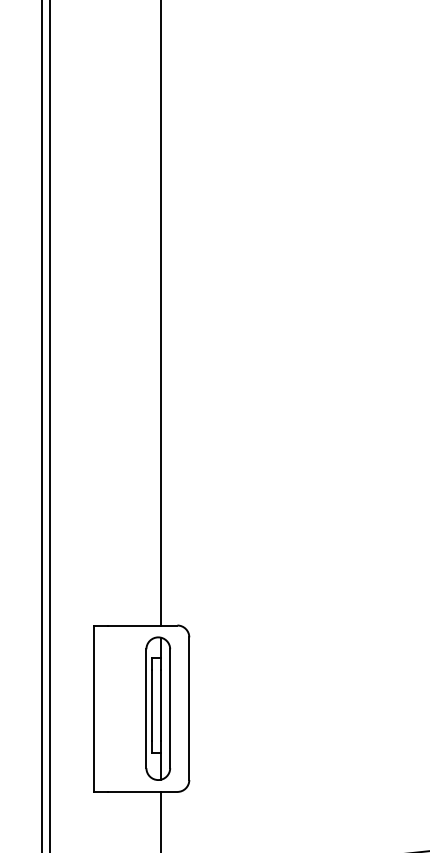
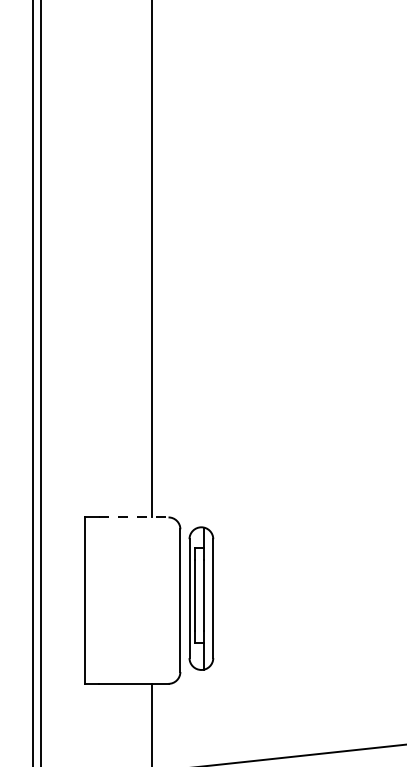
line: (142, 625) -> (133, 517), solid -> dashed
part: (158, 708) -> (201, 598), moved

